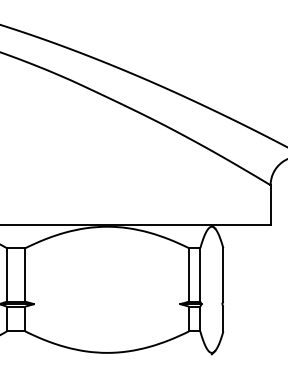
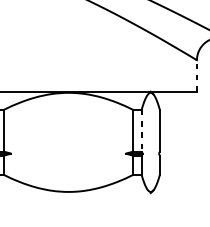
line: (270, 204) -> (196, 75), solid -> dashed
line: (200, 274) -> (141, 130), solid -> dashed

